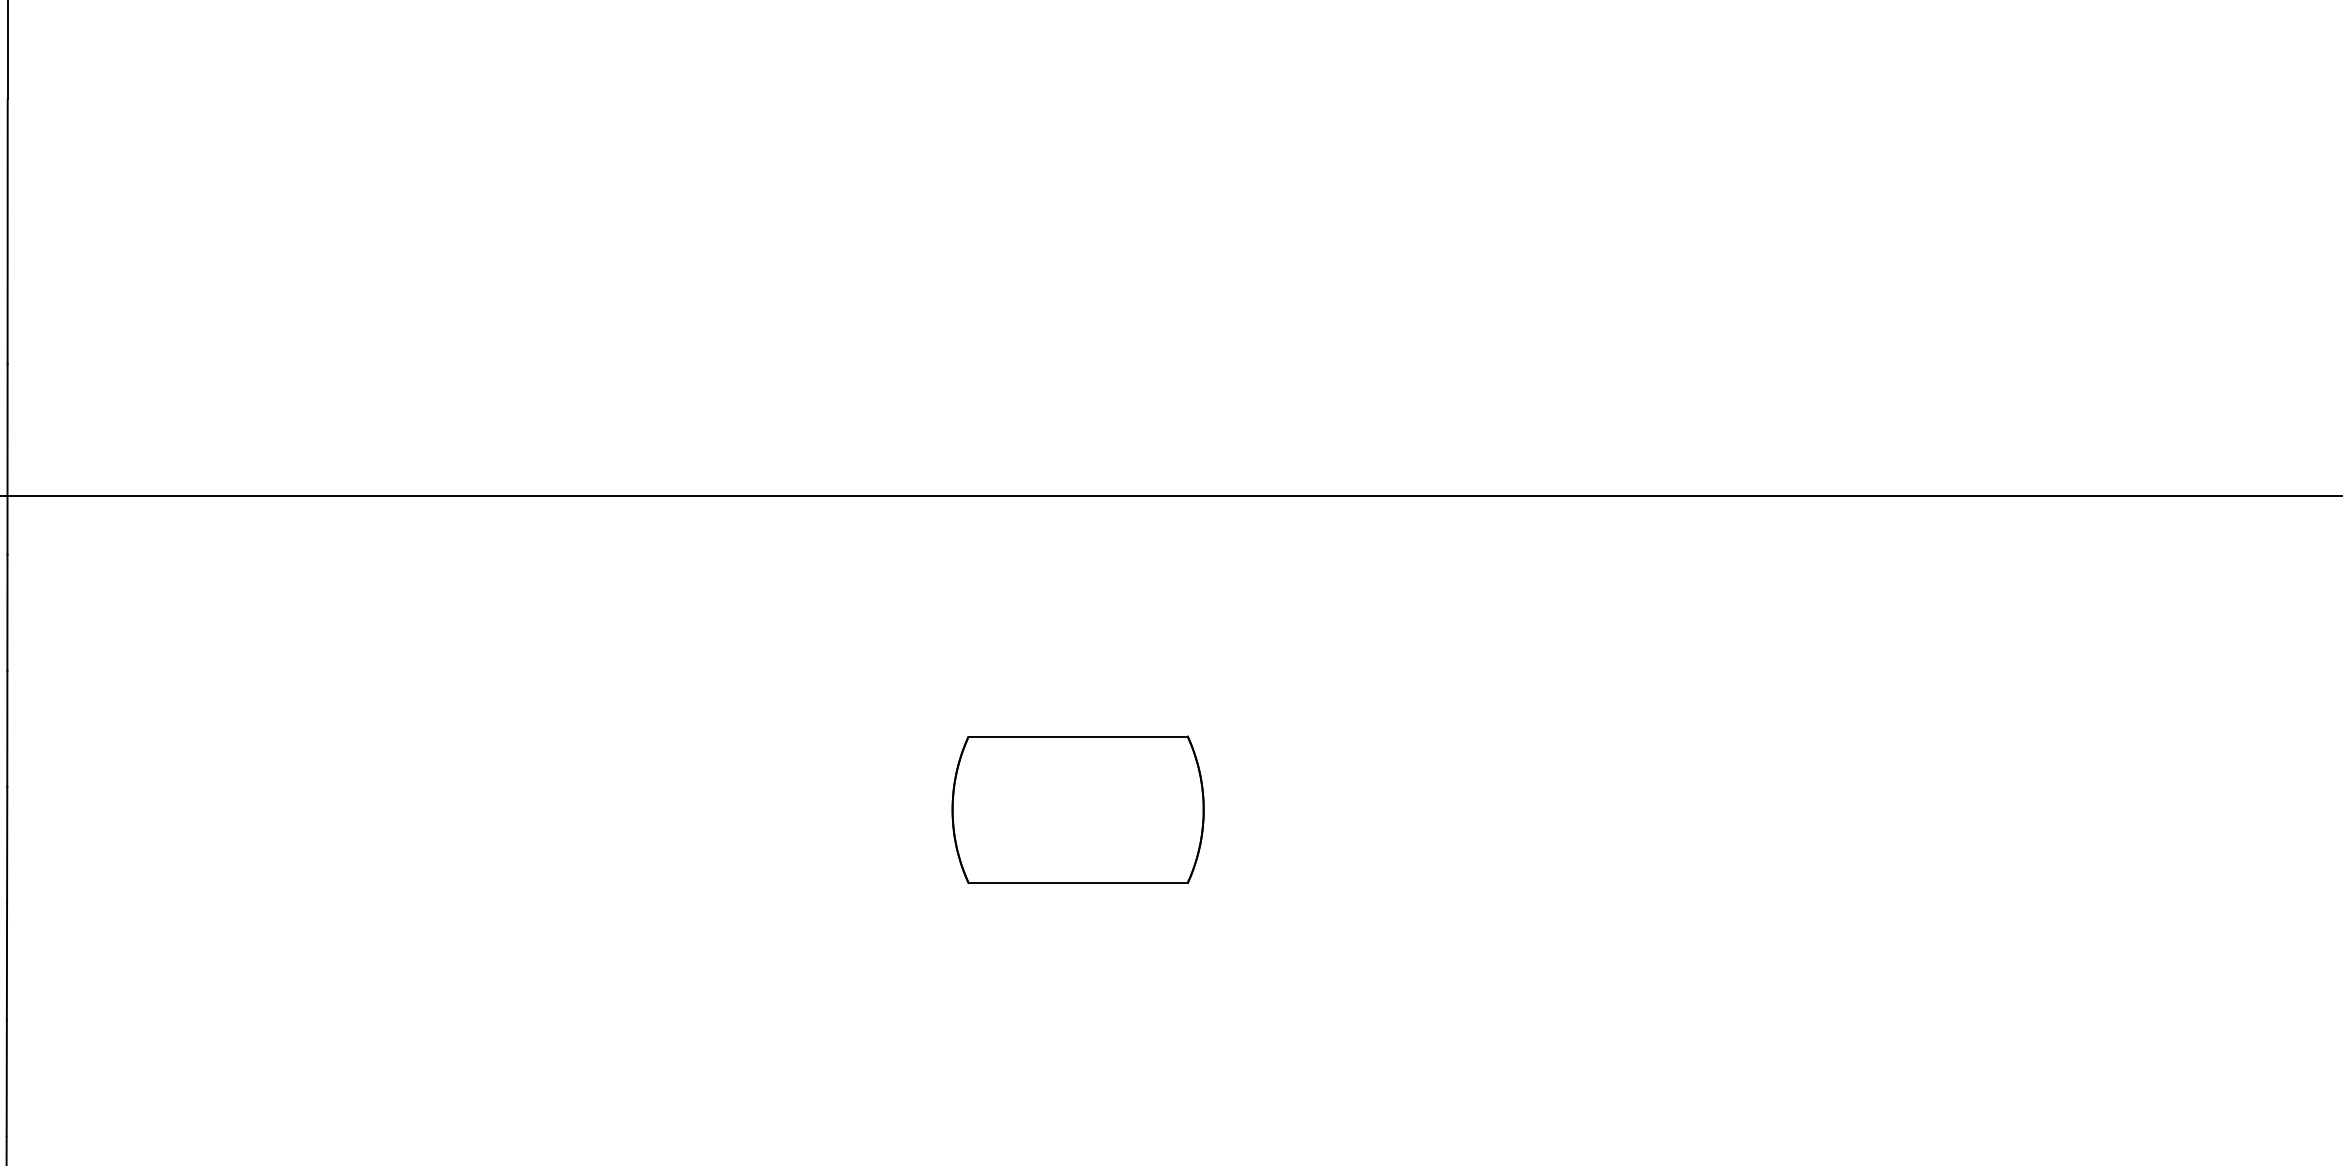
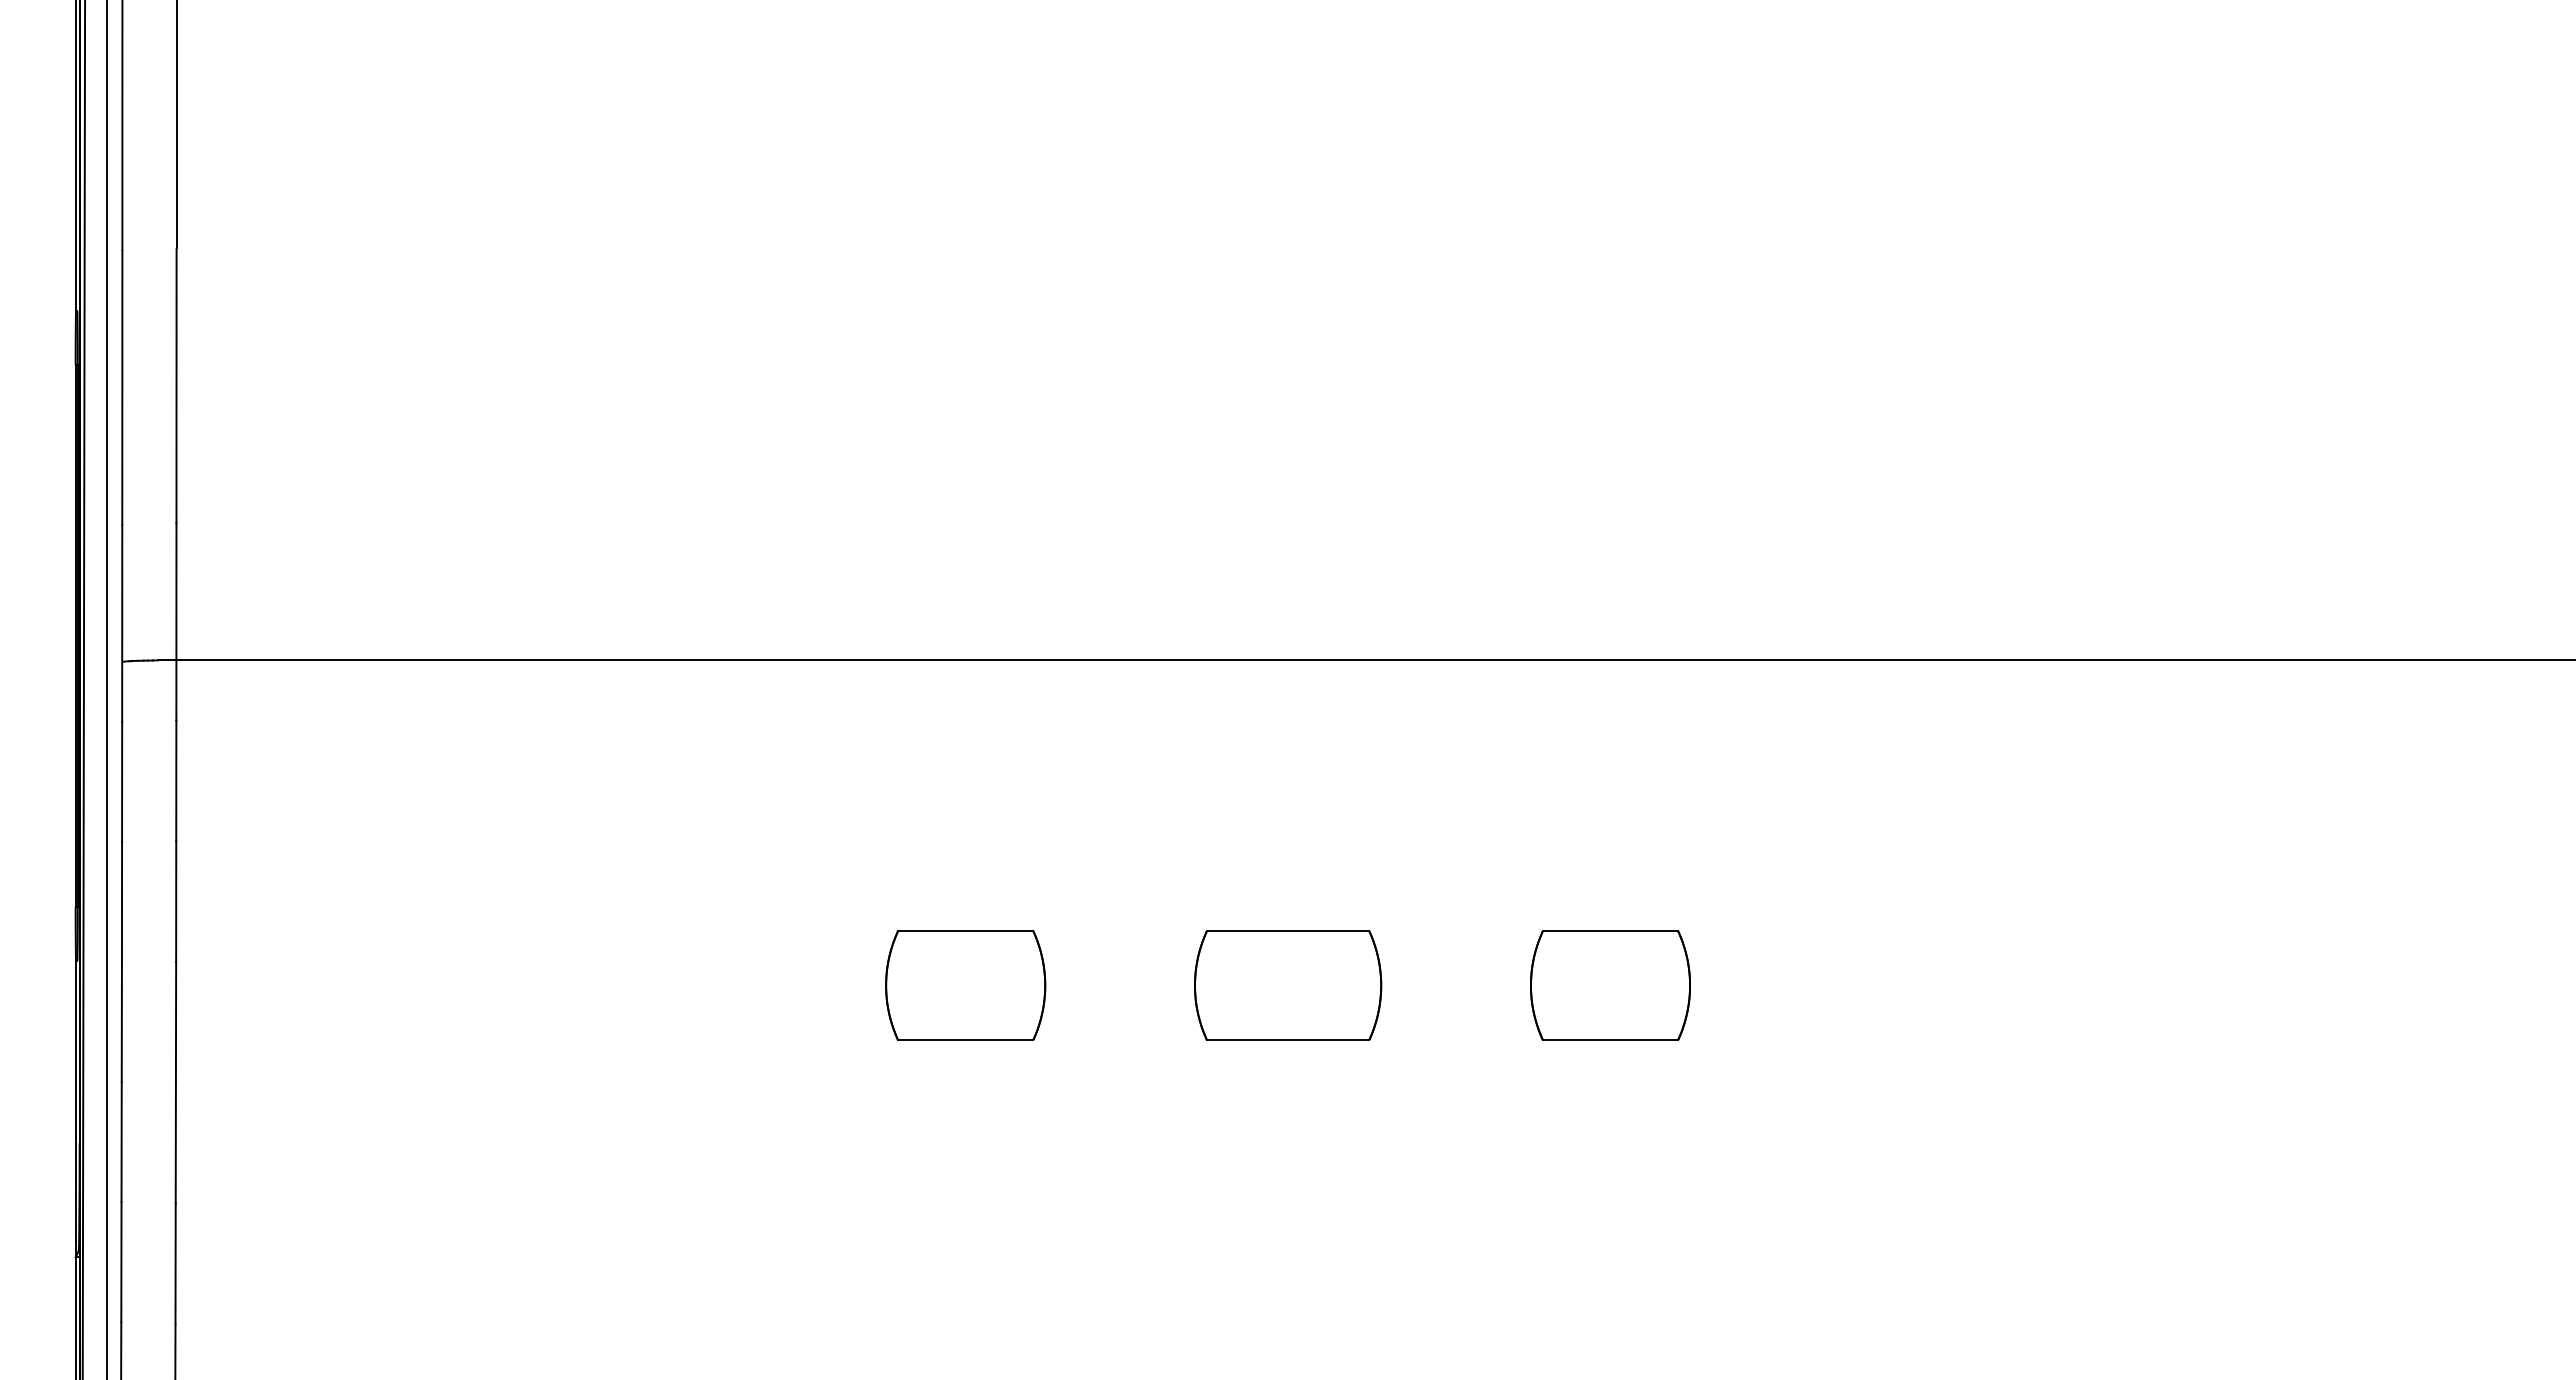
part: (767, 809) -> (965, 985), added
part: (1078, 809) -> (1288, 985), size x0.71
part: (1388, 809) -> (1610, 985), added

